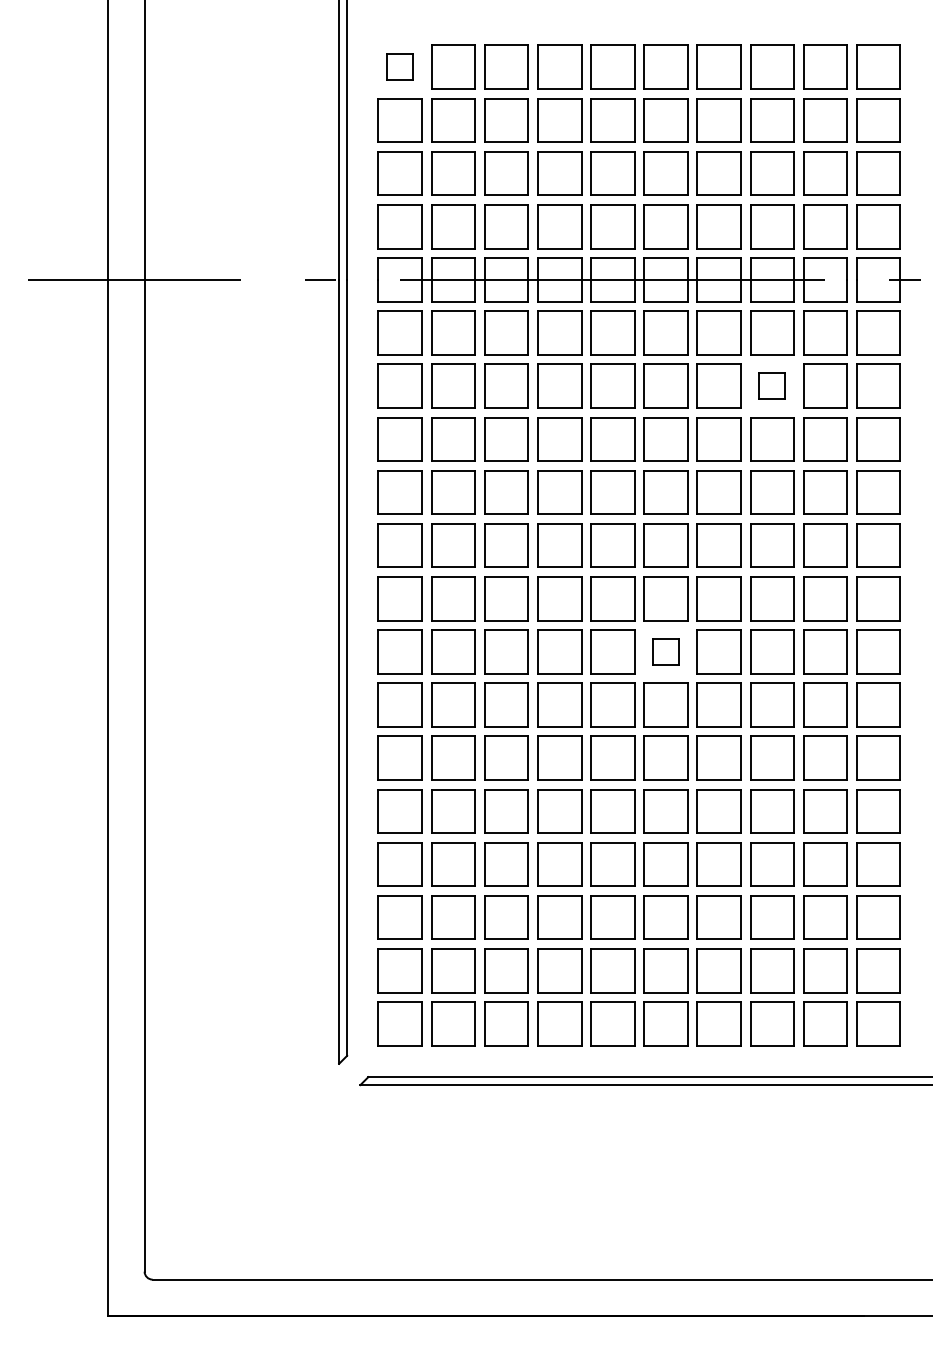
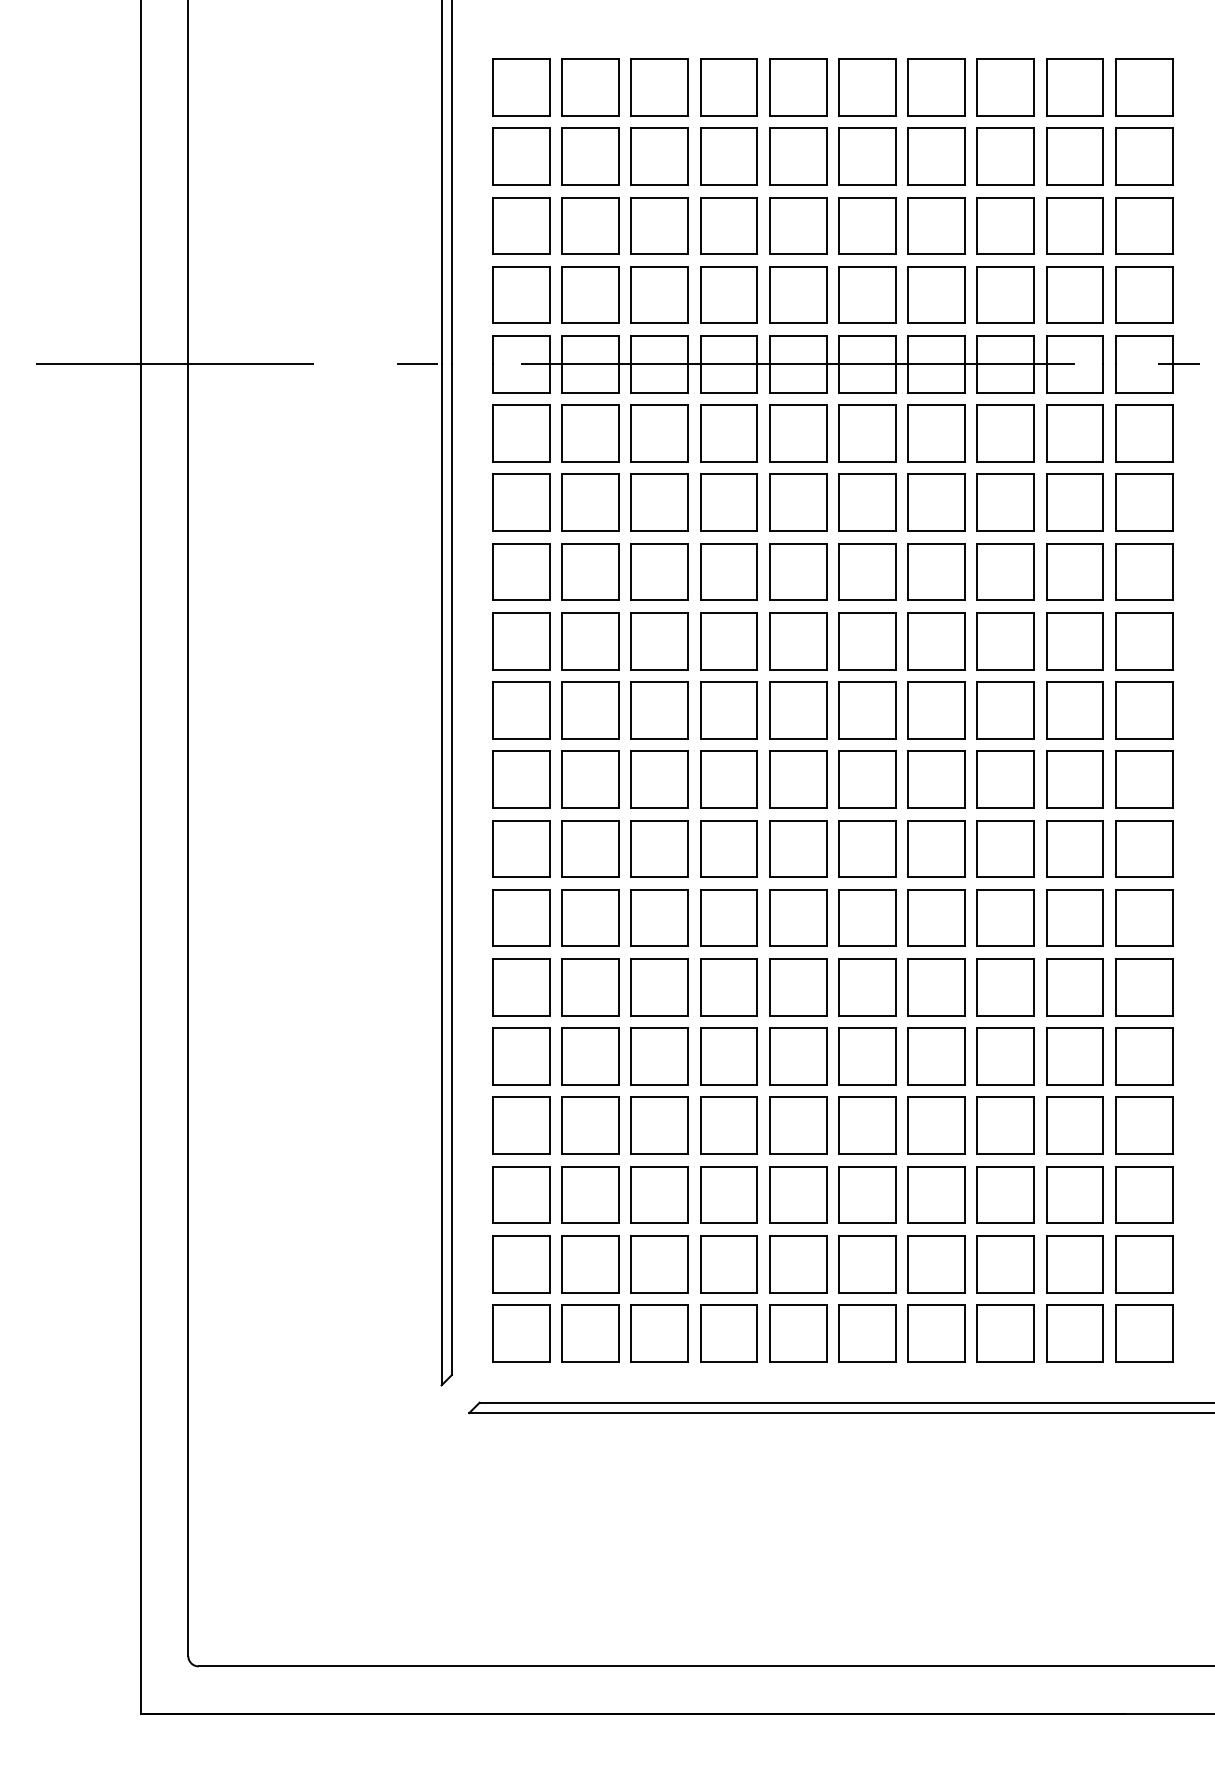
part: (399, 66) -> (520, 86), size x1.67
part: (772, 385) -> (1006, 501), size x1.67
part: (665, 651) -> (866, 848), size x1.67

